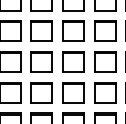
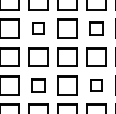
part: (41, 31) -> (38, 28), size x0.6
part: (104, 31) -> (96, 28), size x0.7
part: (41, 92) -> (38, 85), size x0.7
part: (104, 92) -> (96, 85), size x0.6

